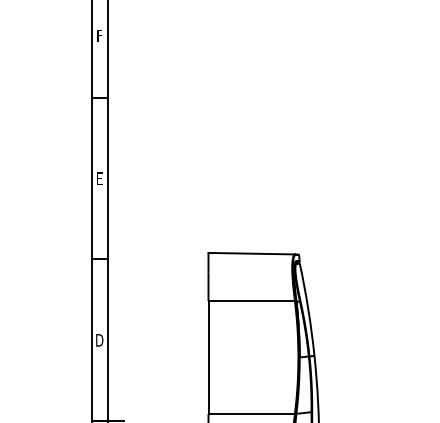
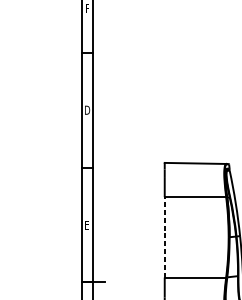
text: (99, 178) -> (87, 109), E -> D
text: (99, 340) -> (87, 225), D -> E
line: (208, 357) -> (164, 237), solid -> dashed

